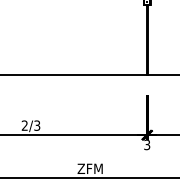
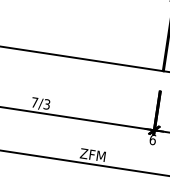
text: (24, 125) -> (34, 102), 2/3 -> 7/3
text: (147, 144) -> (153, 139), 3 -> 6

